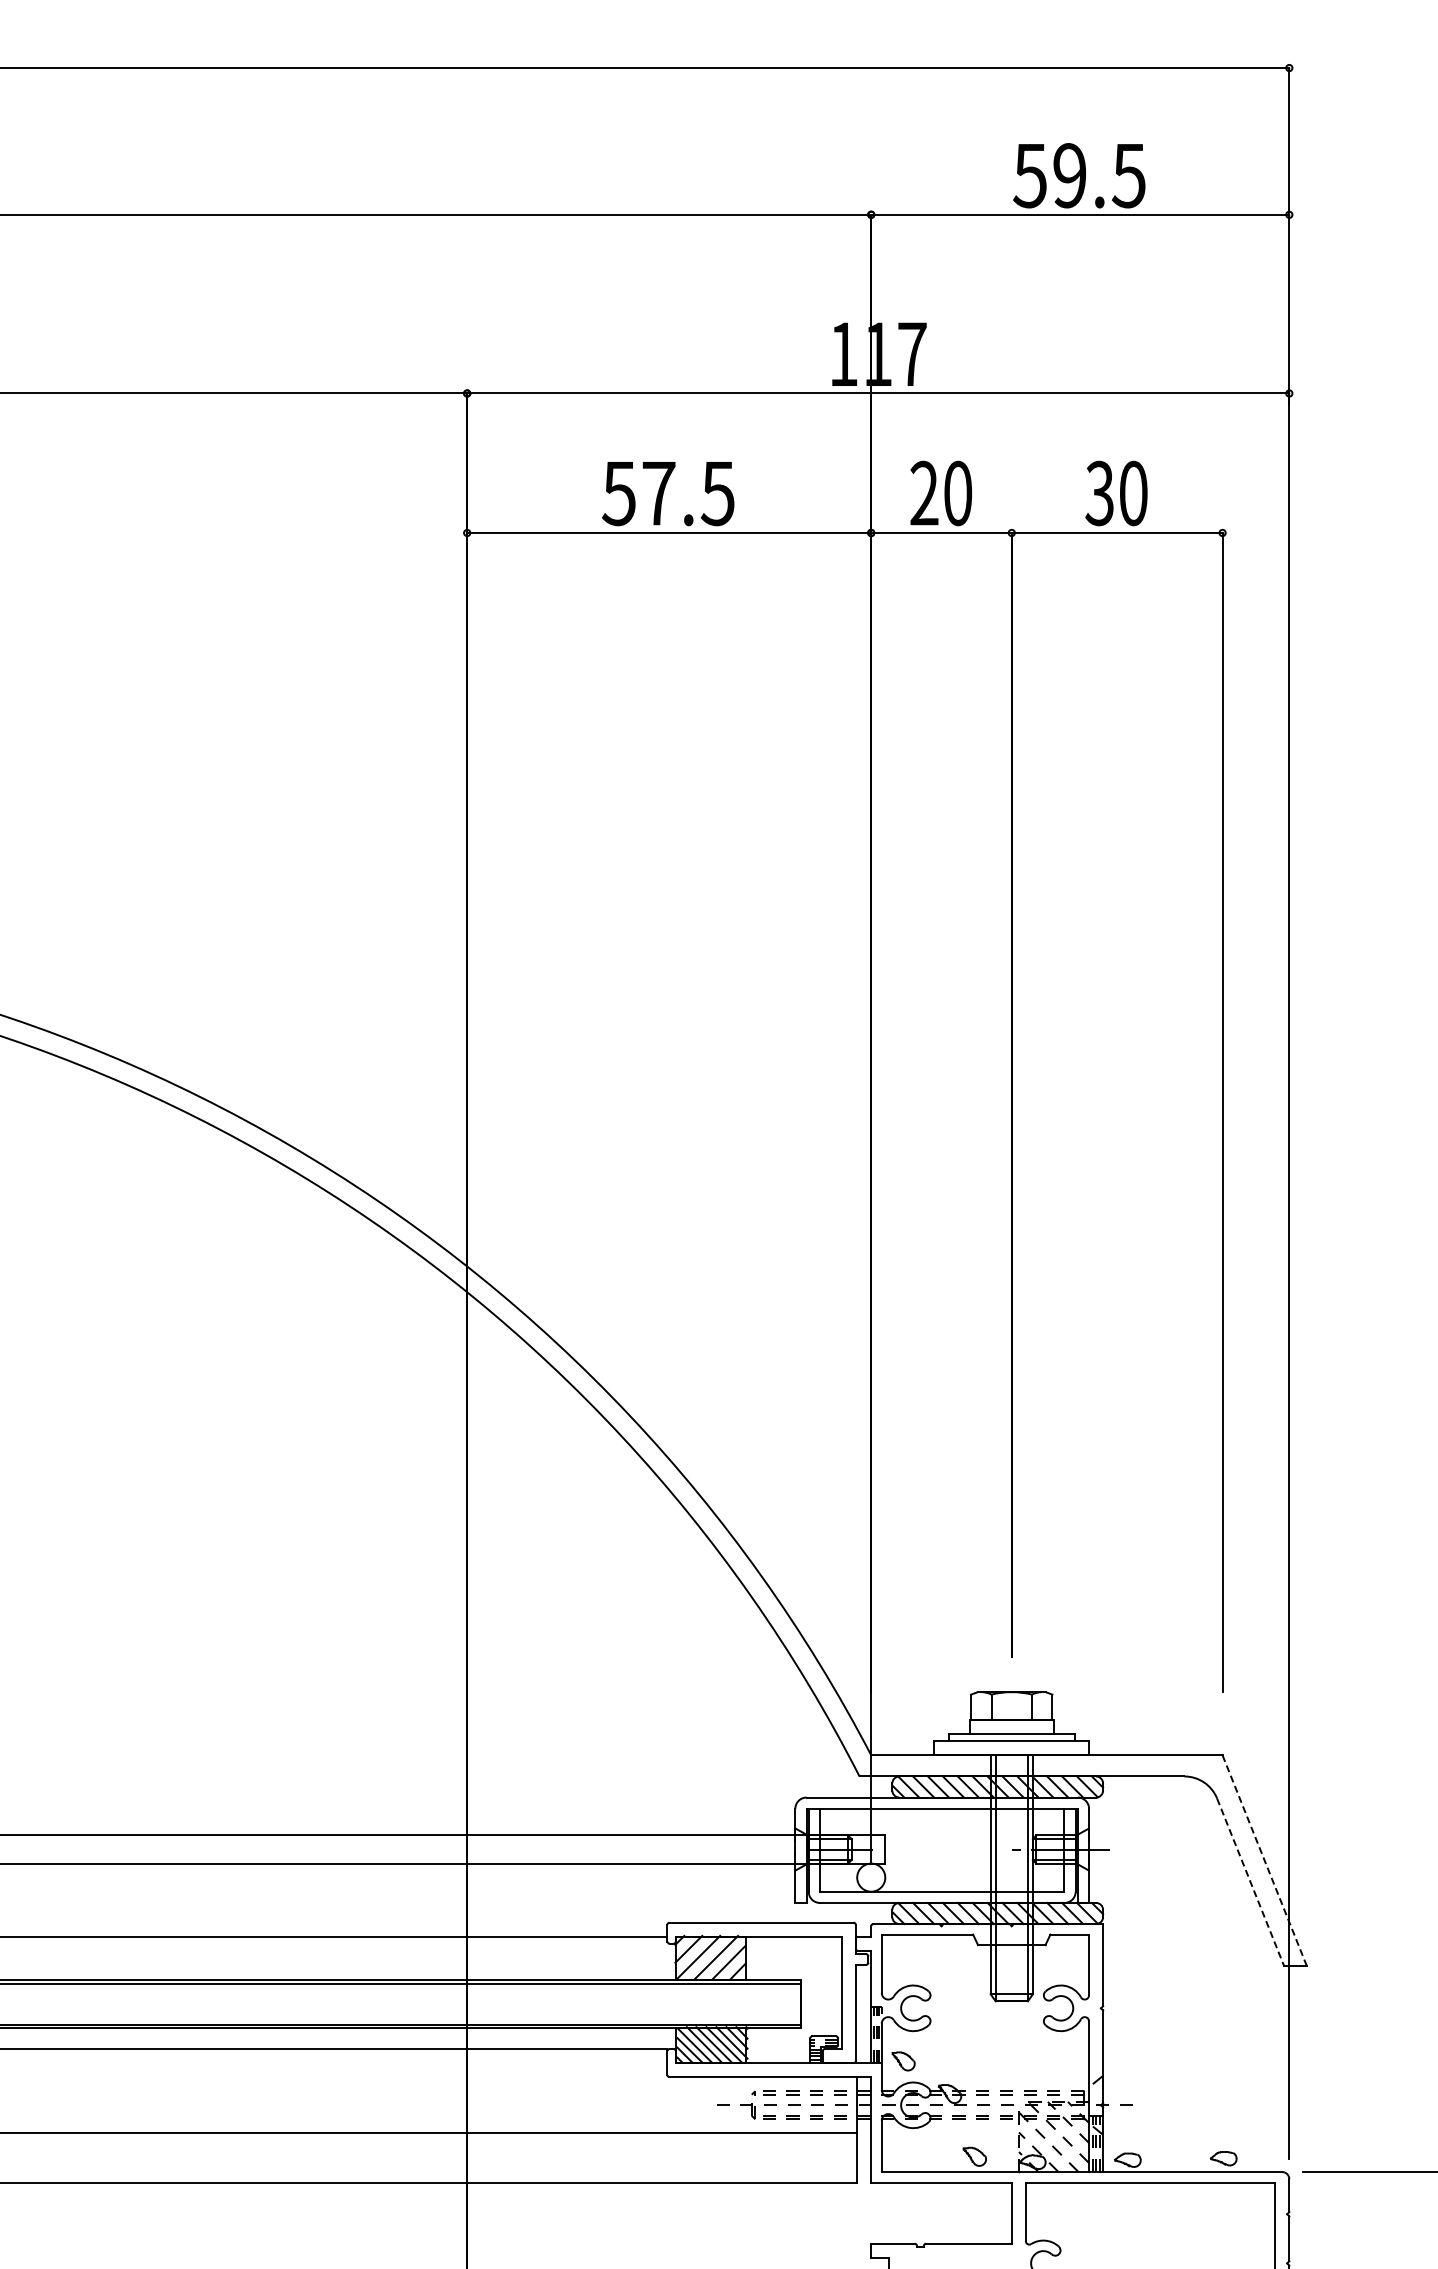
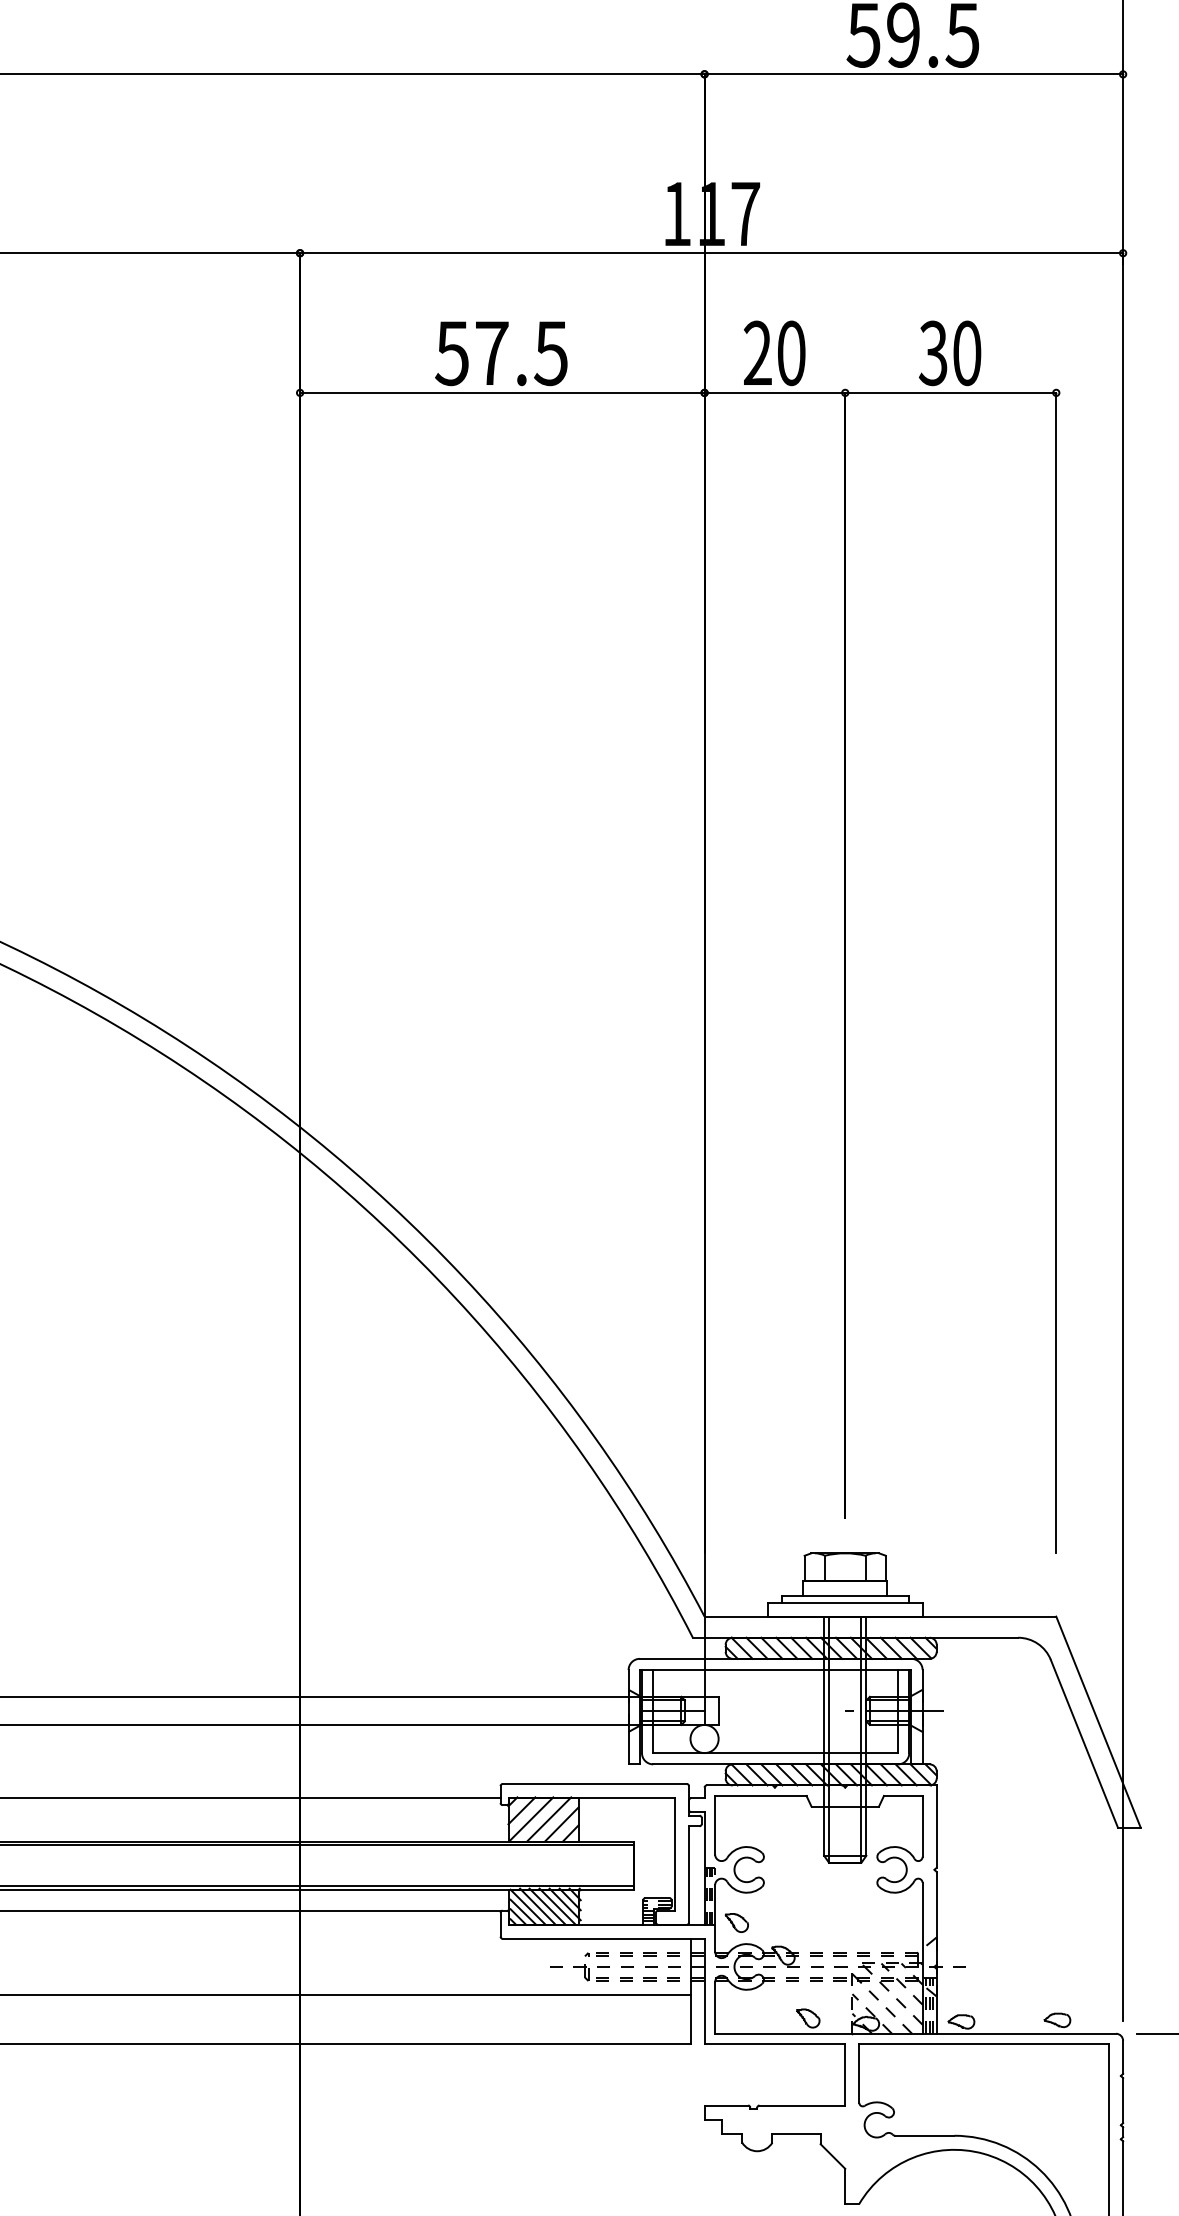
line: (1264, 1860) -> (1098, 1721), dashed -> solid
line: (1250, 1882) -> (1084, 1743), dashed -> solid

